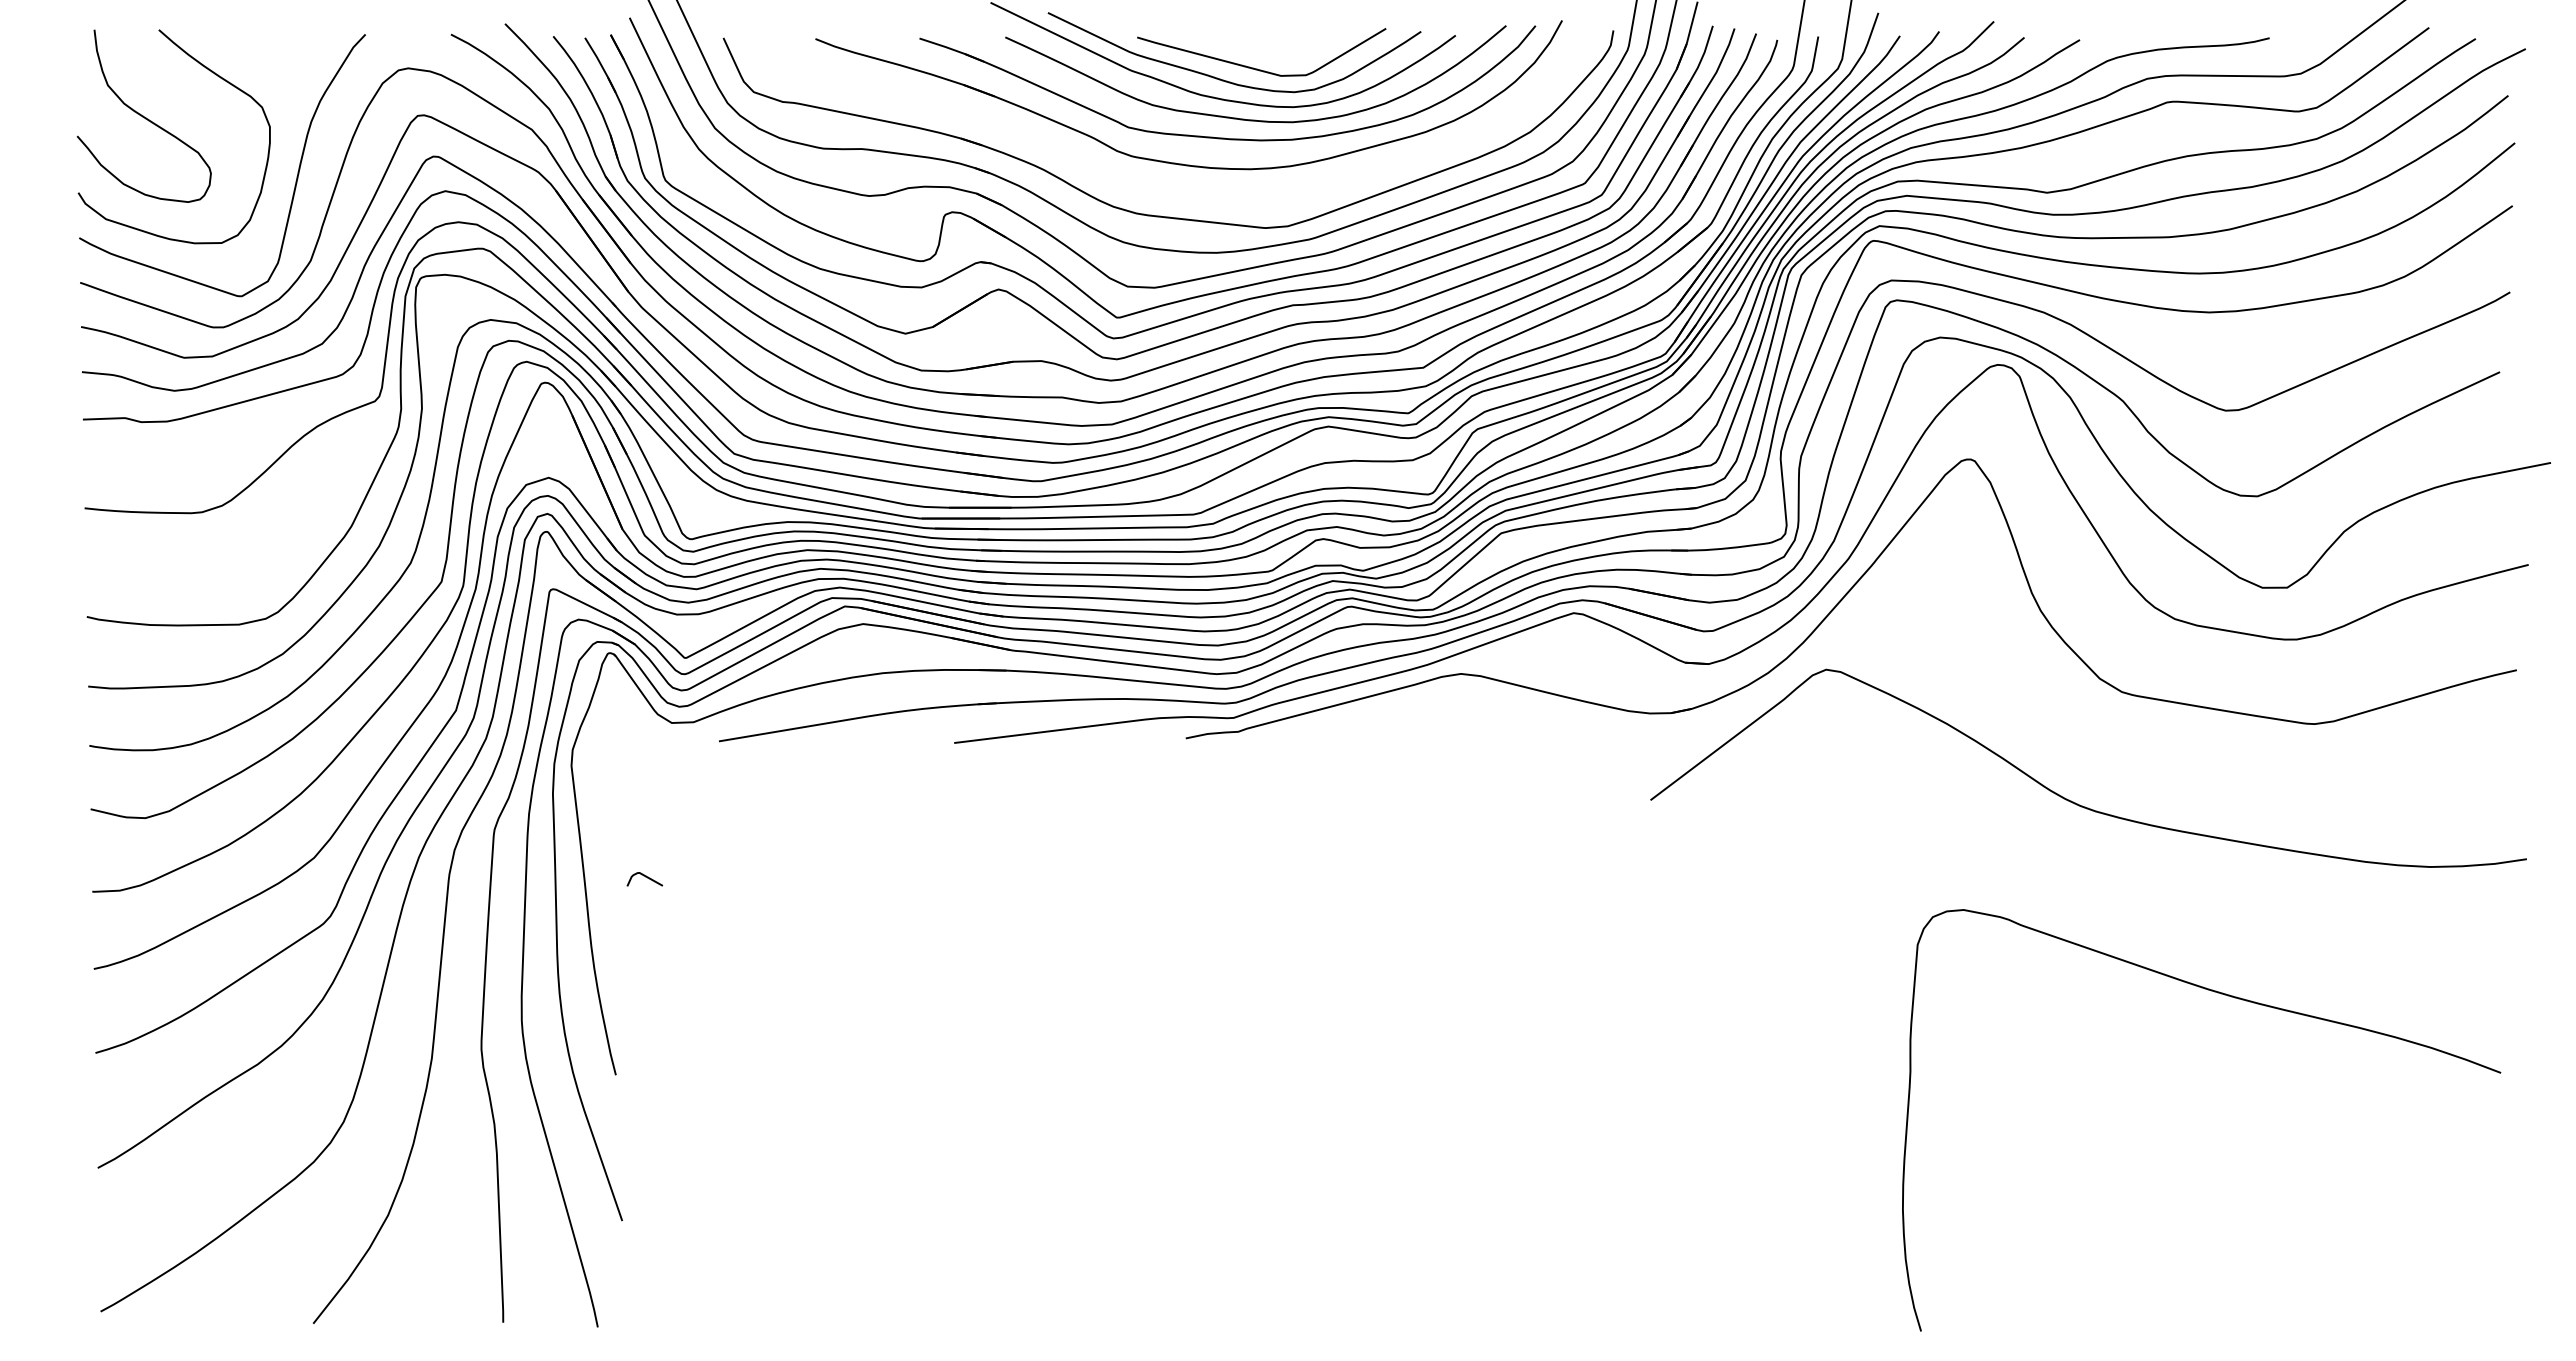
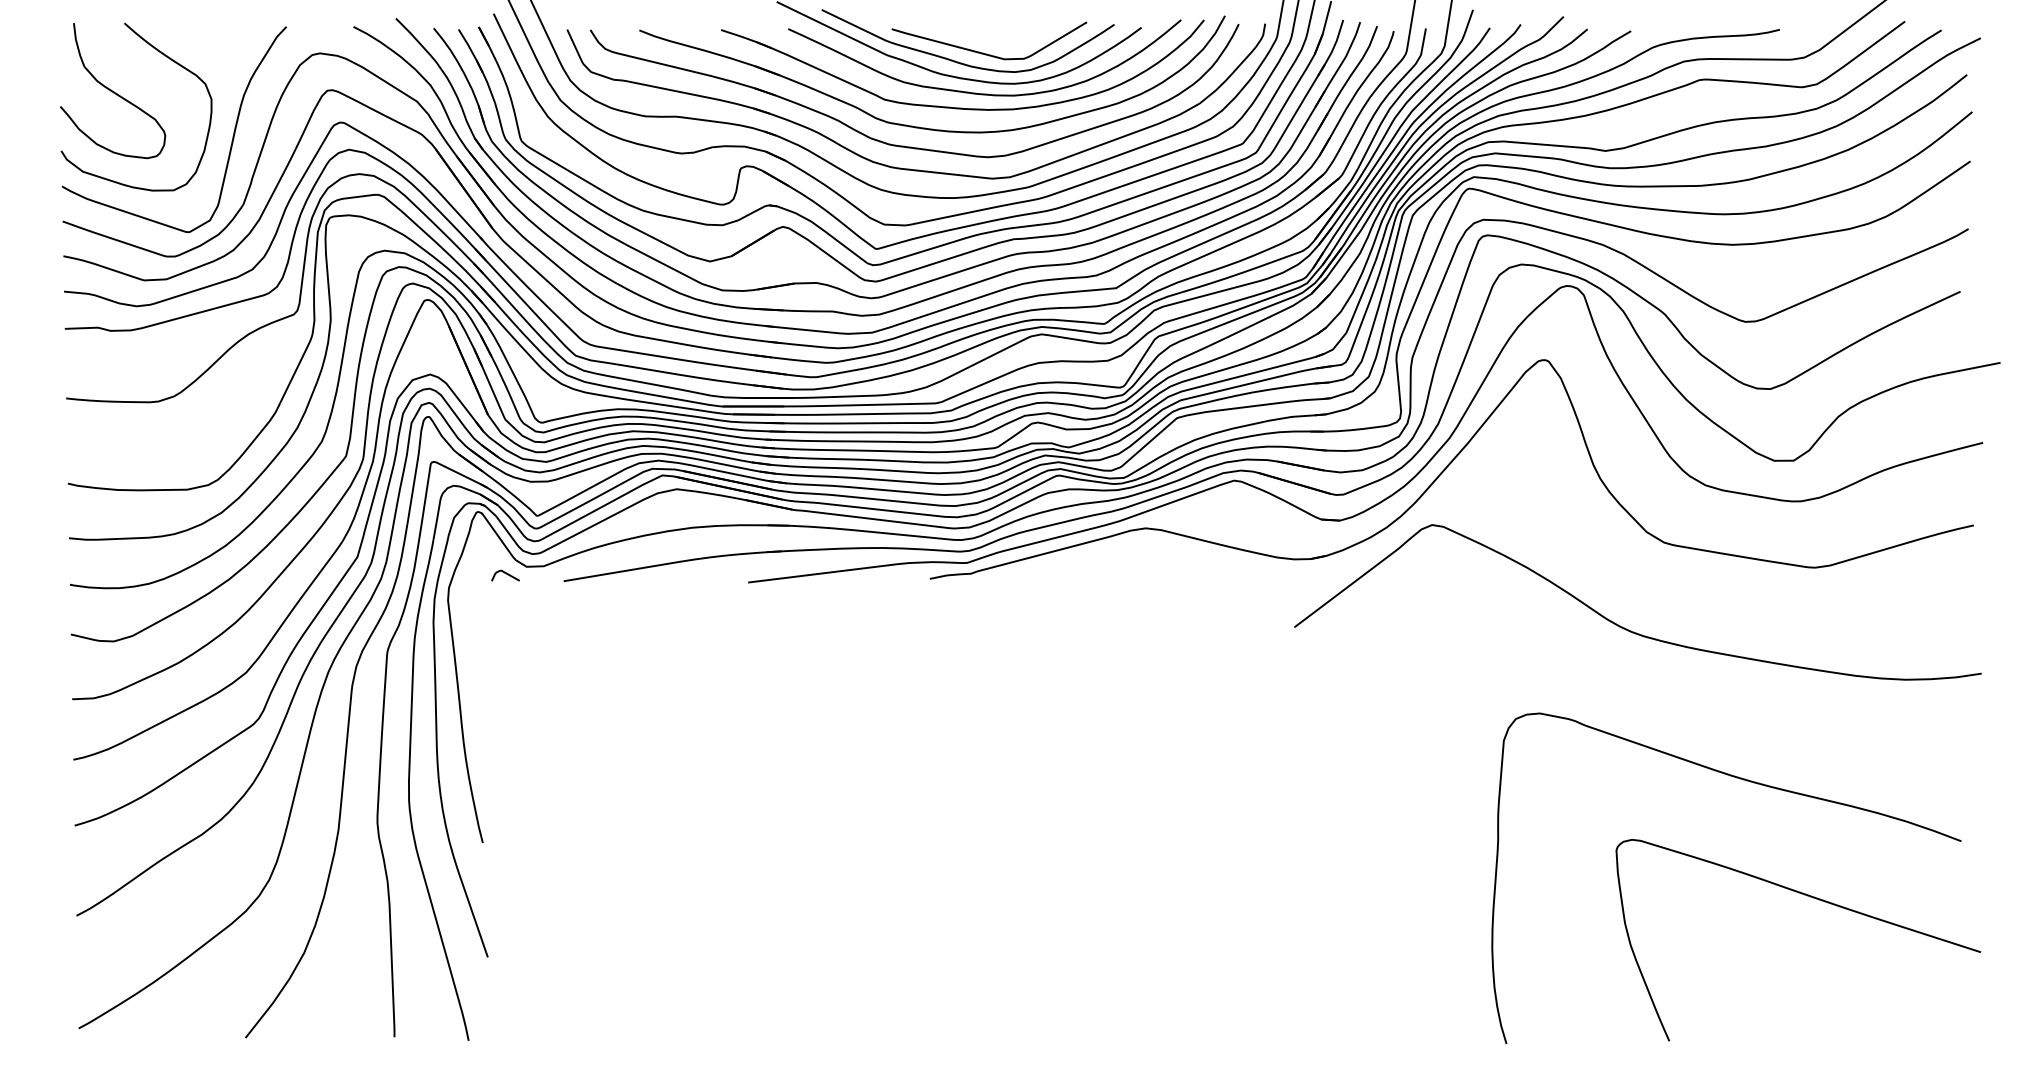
part: (1155, 186) -> (906, 146), added
curve: (645, 877) -> (506, 574), moved
curve: (2314, 1146) -> (1815, 898), added

